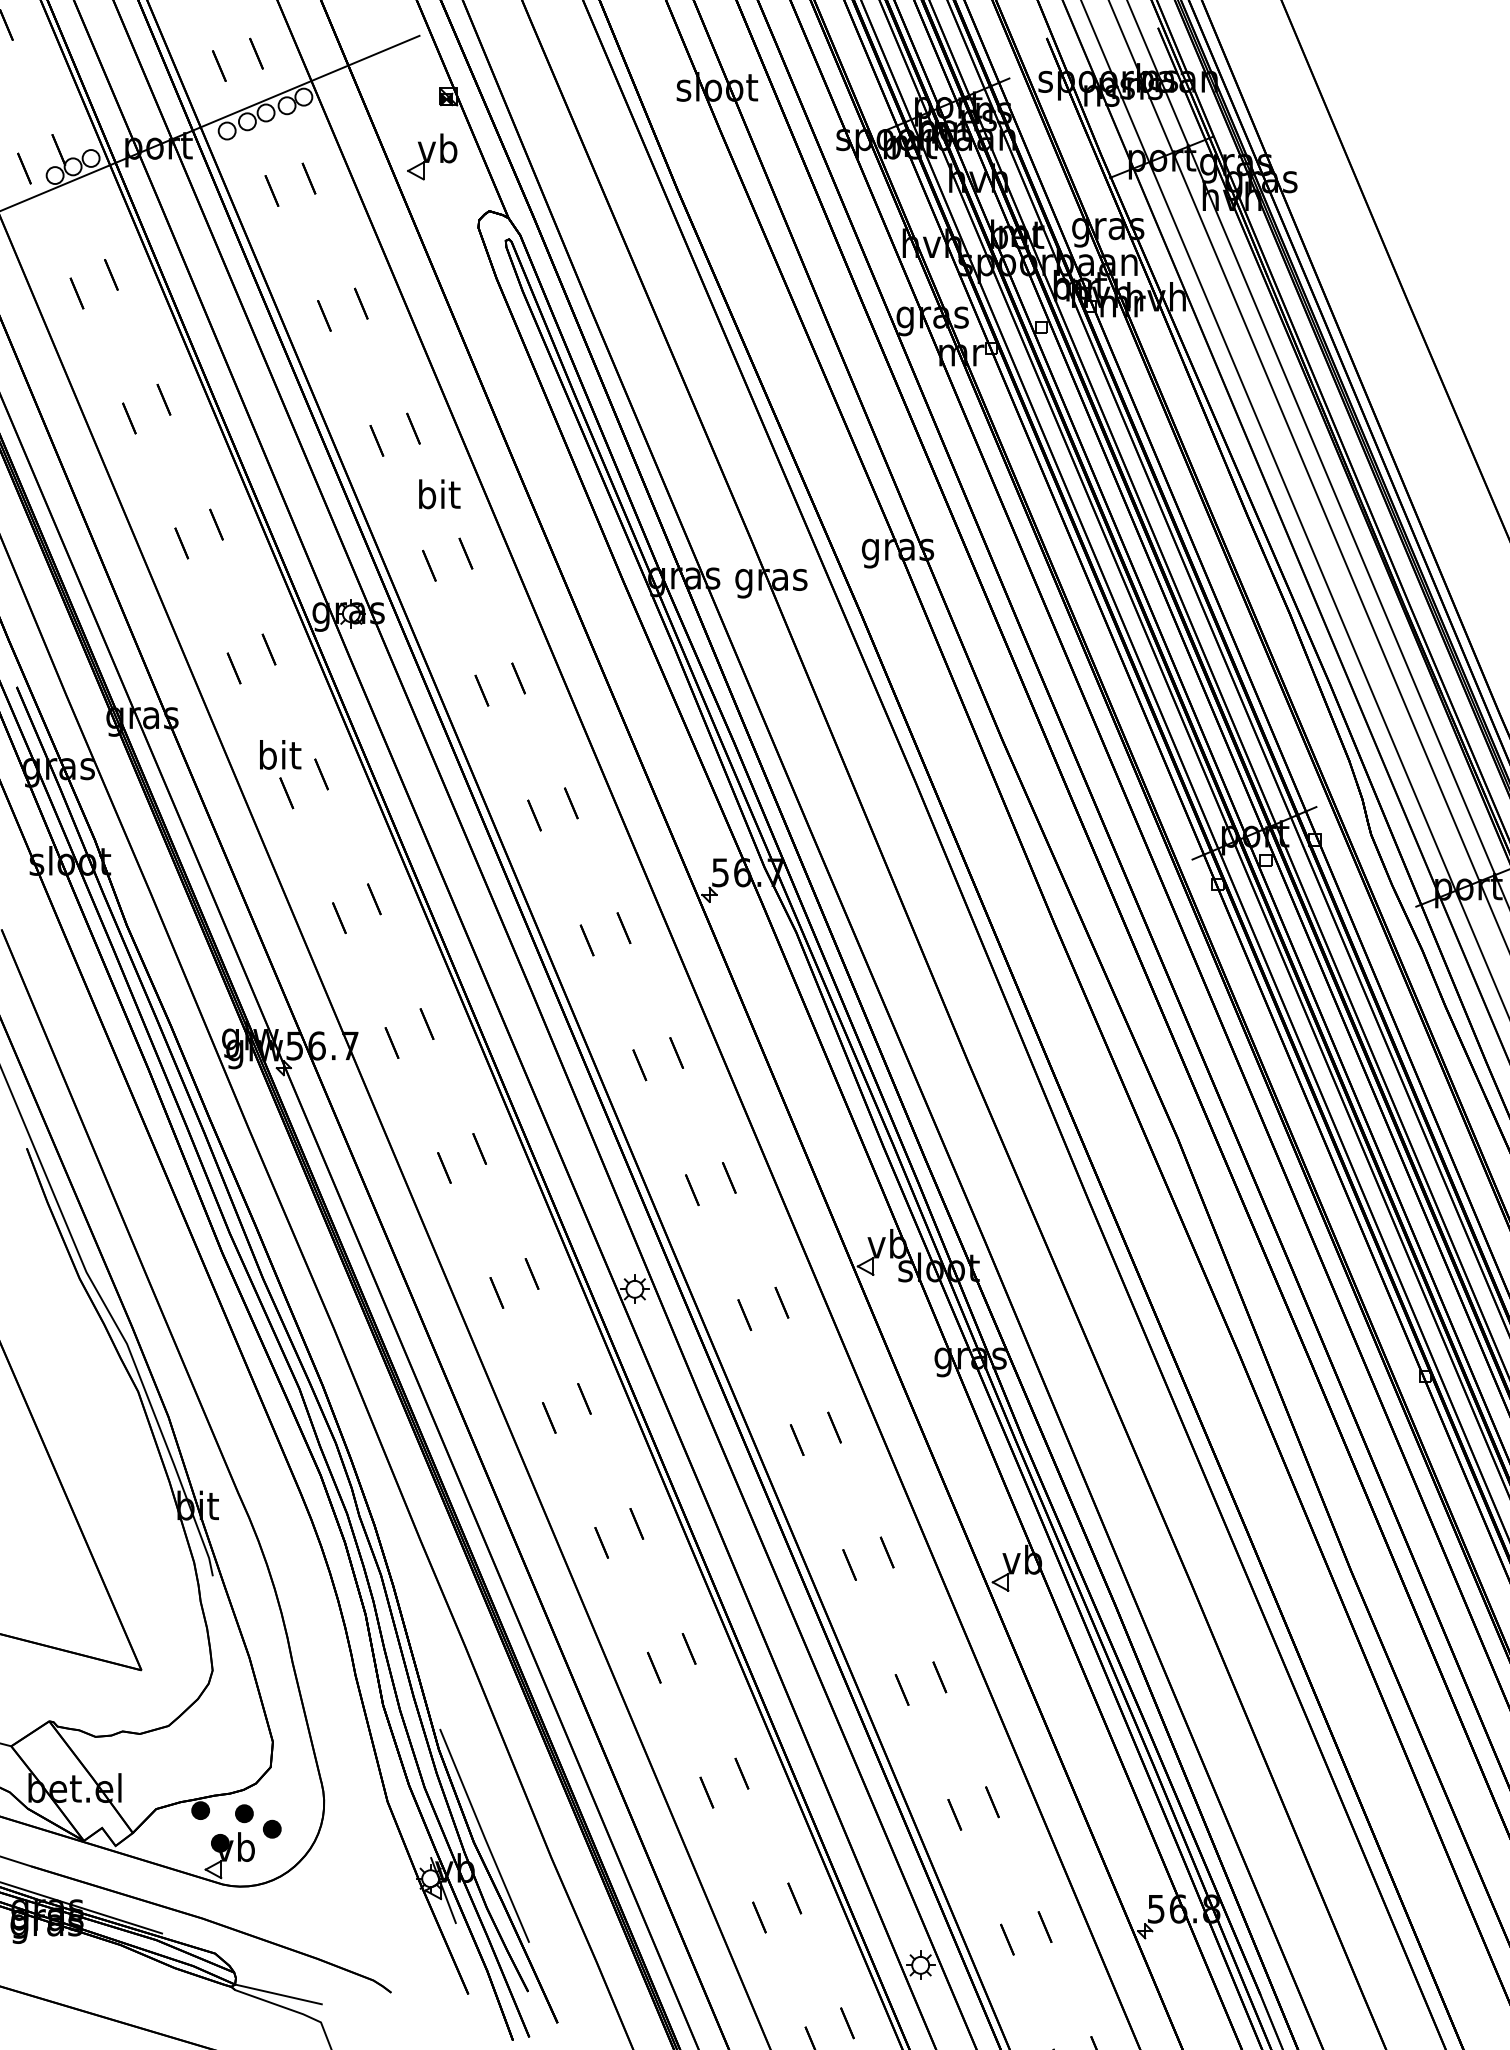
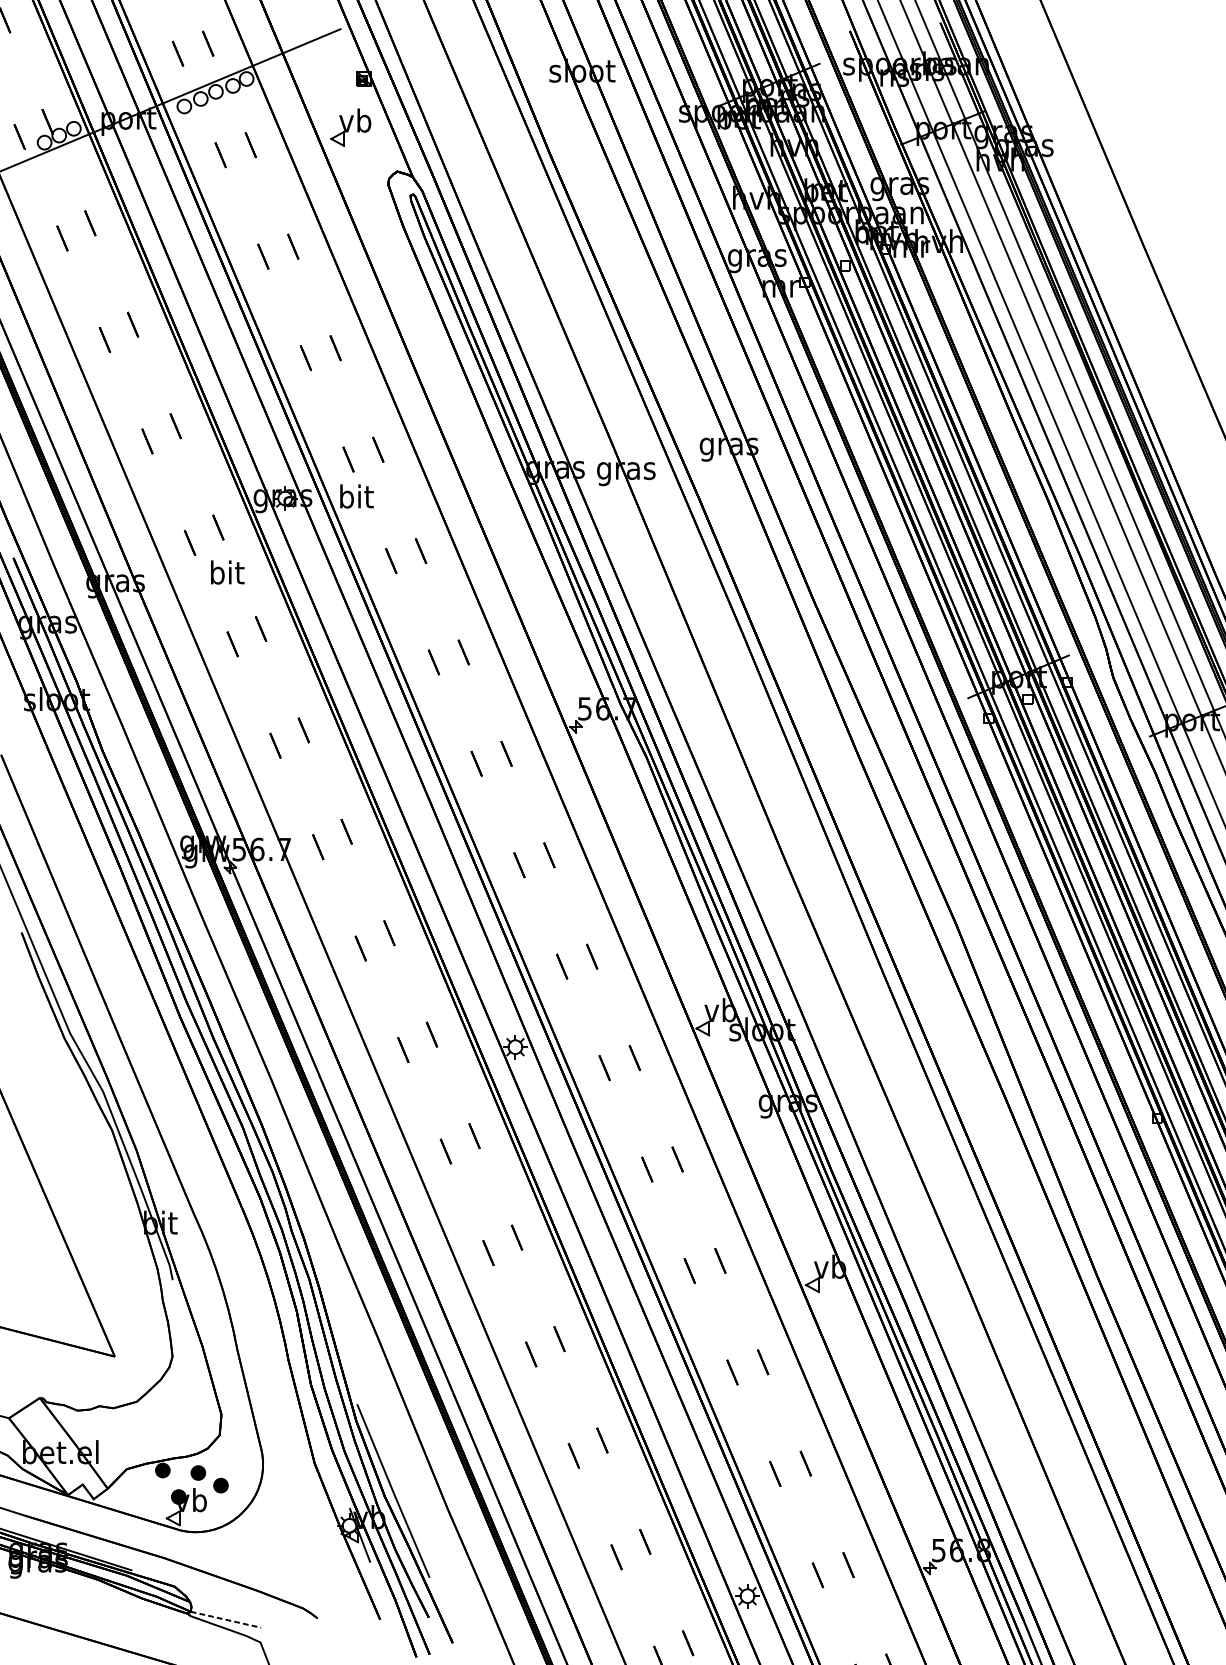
text: (439, 494) -> (356, 496), moved
text: (280, 754) -> (227, 572), moved
line: (278, 1994) -> (226, 1619), solid -> dashed

